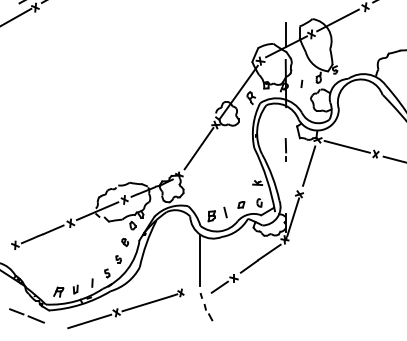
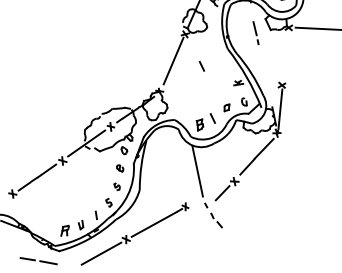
line: (285, 149) -> (255, 32), moved
line: (225, 159) -> (201, 66), added
line: (309, 165) -> (285, 54), removed

